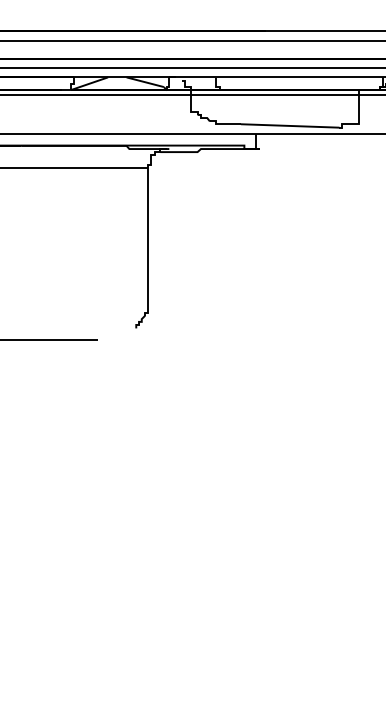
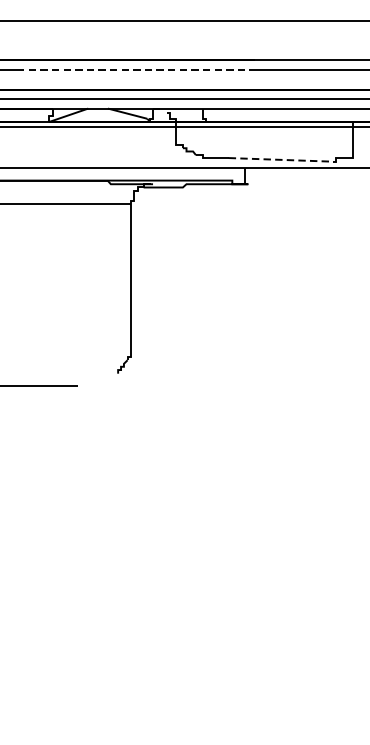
line: (153, 40) -> (136, 69), solid -> dashed
line: (290, 125) -> (281, 159), solid -> dashed

